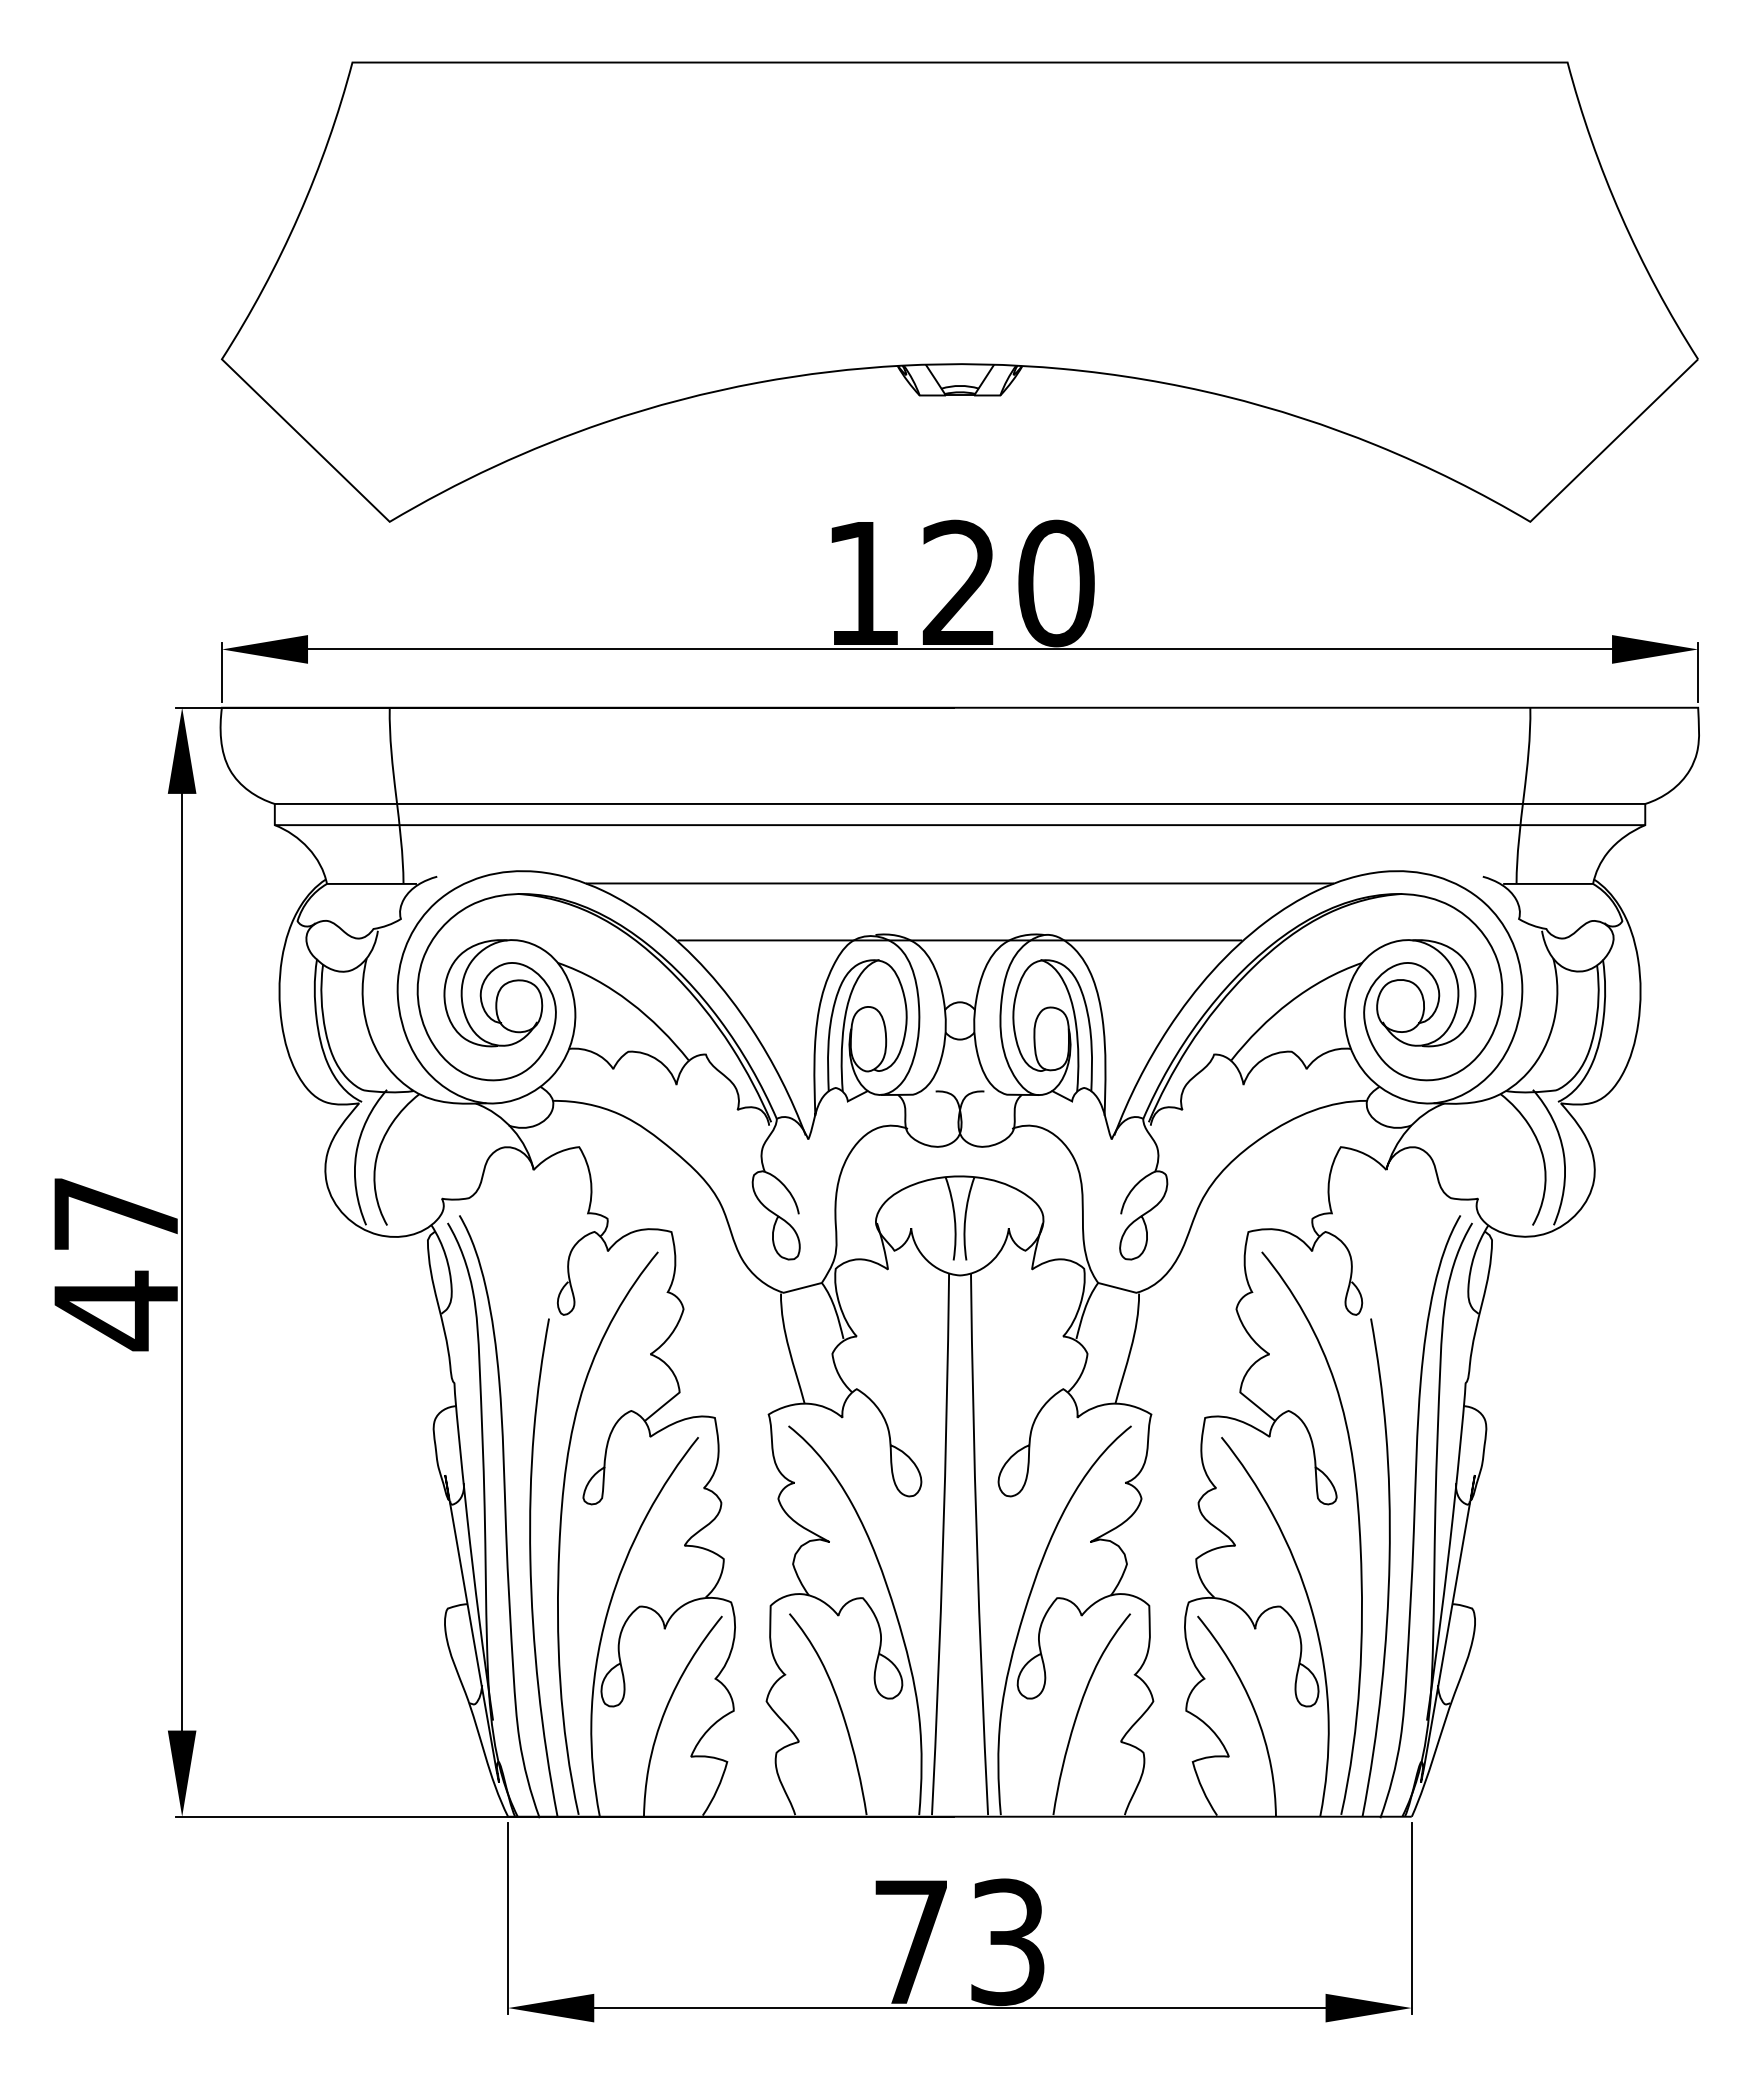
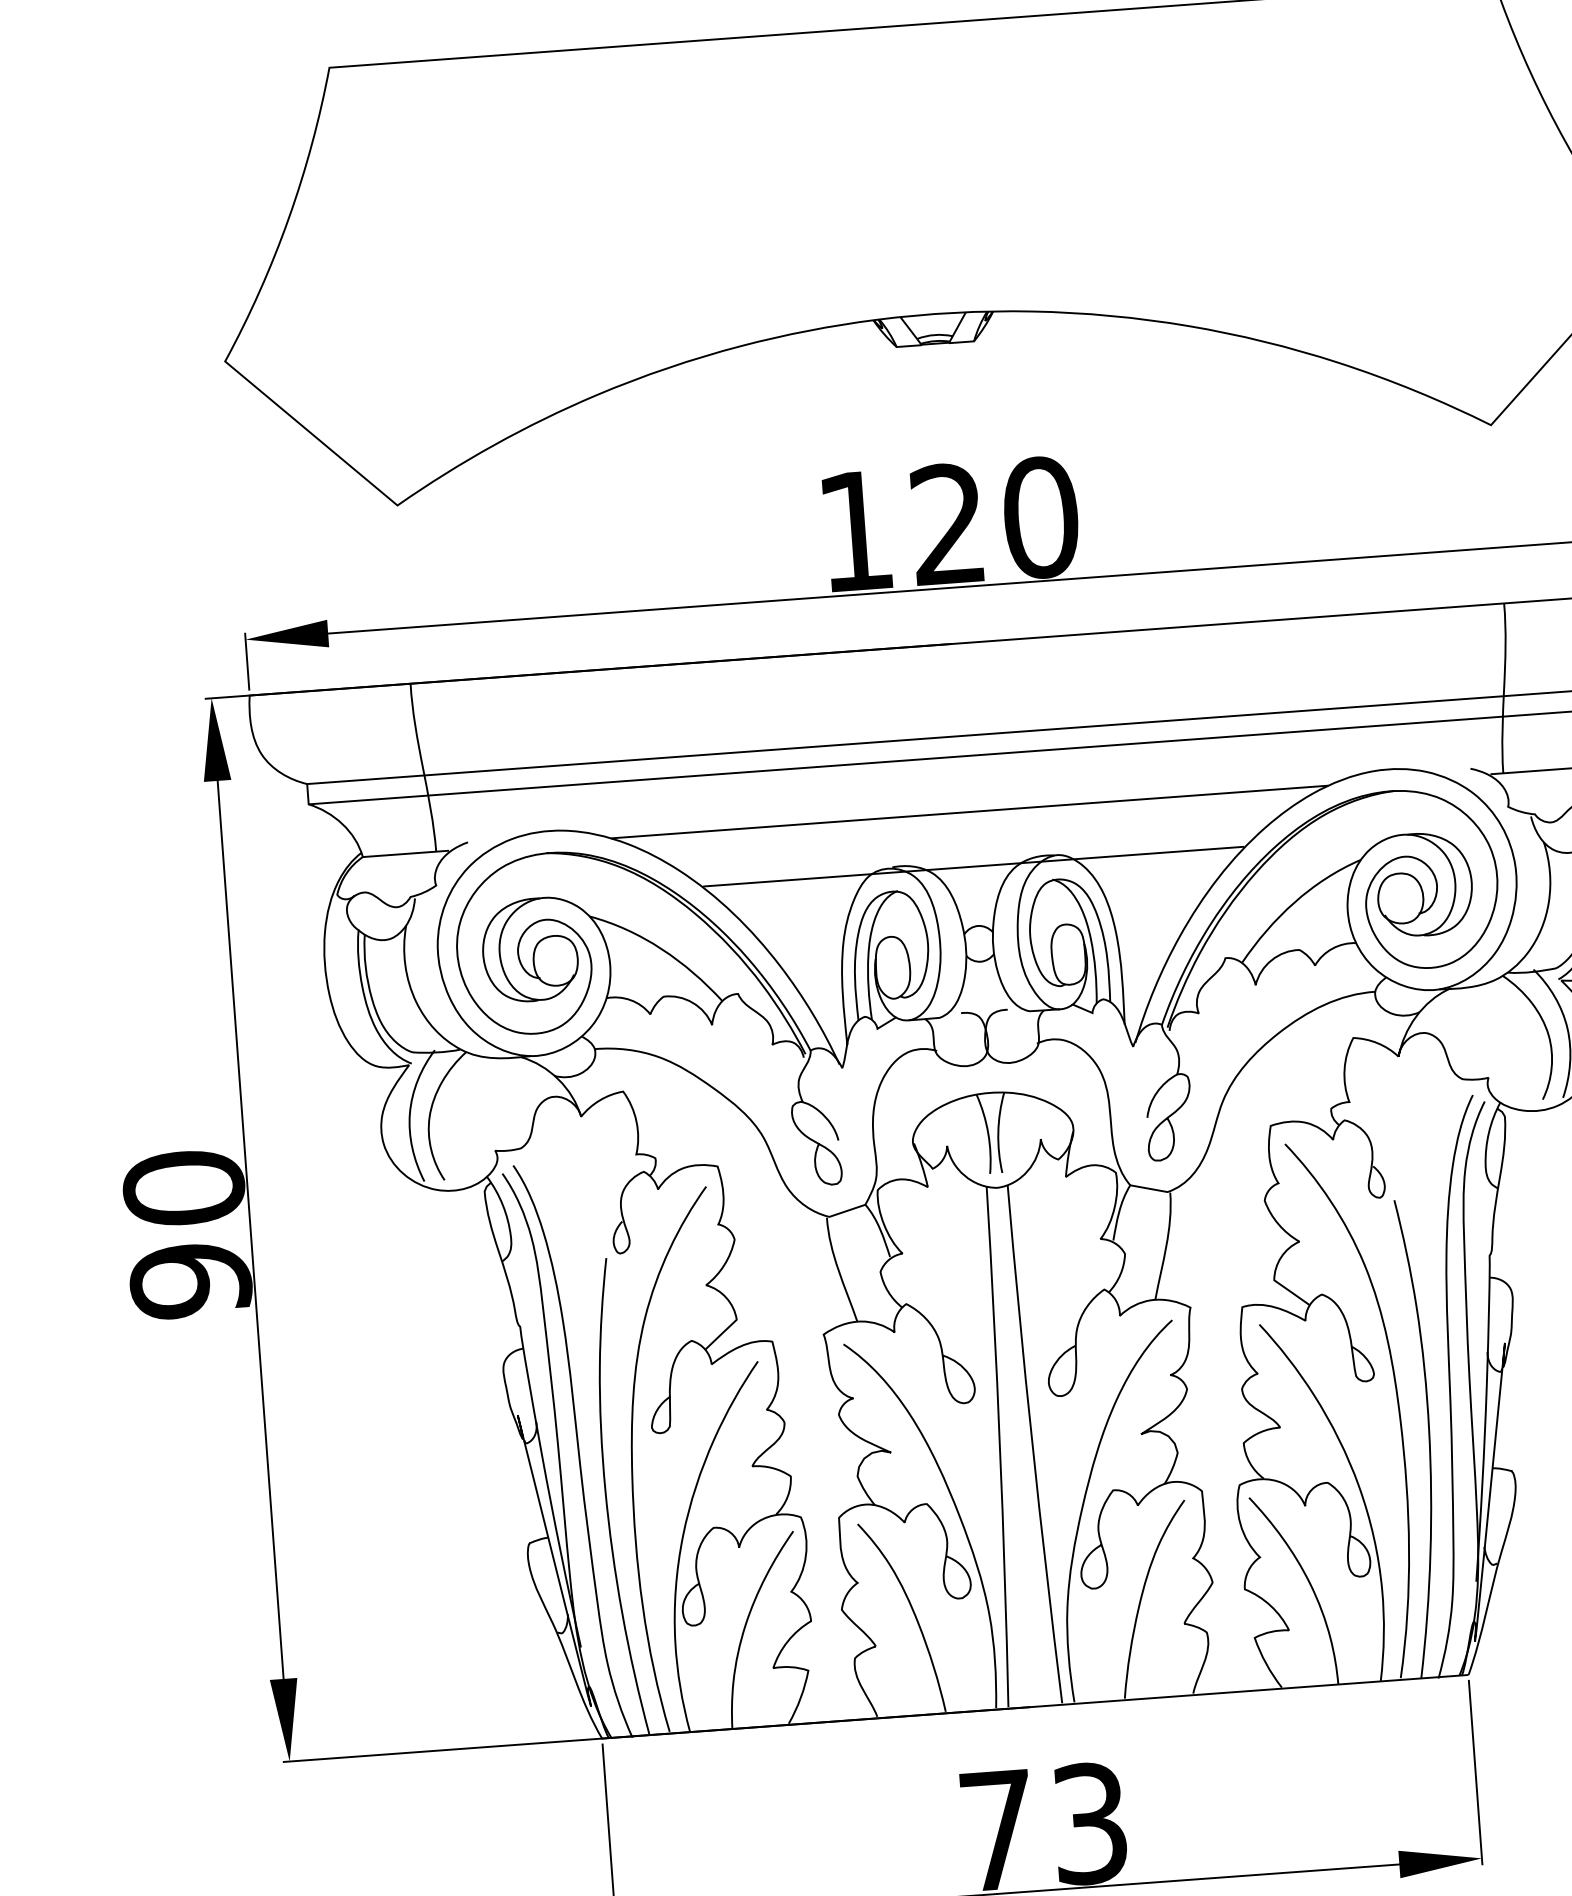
text: (116, 1263) -> (187, 1235), 47 -> 90

